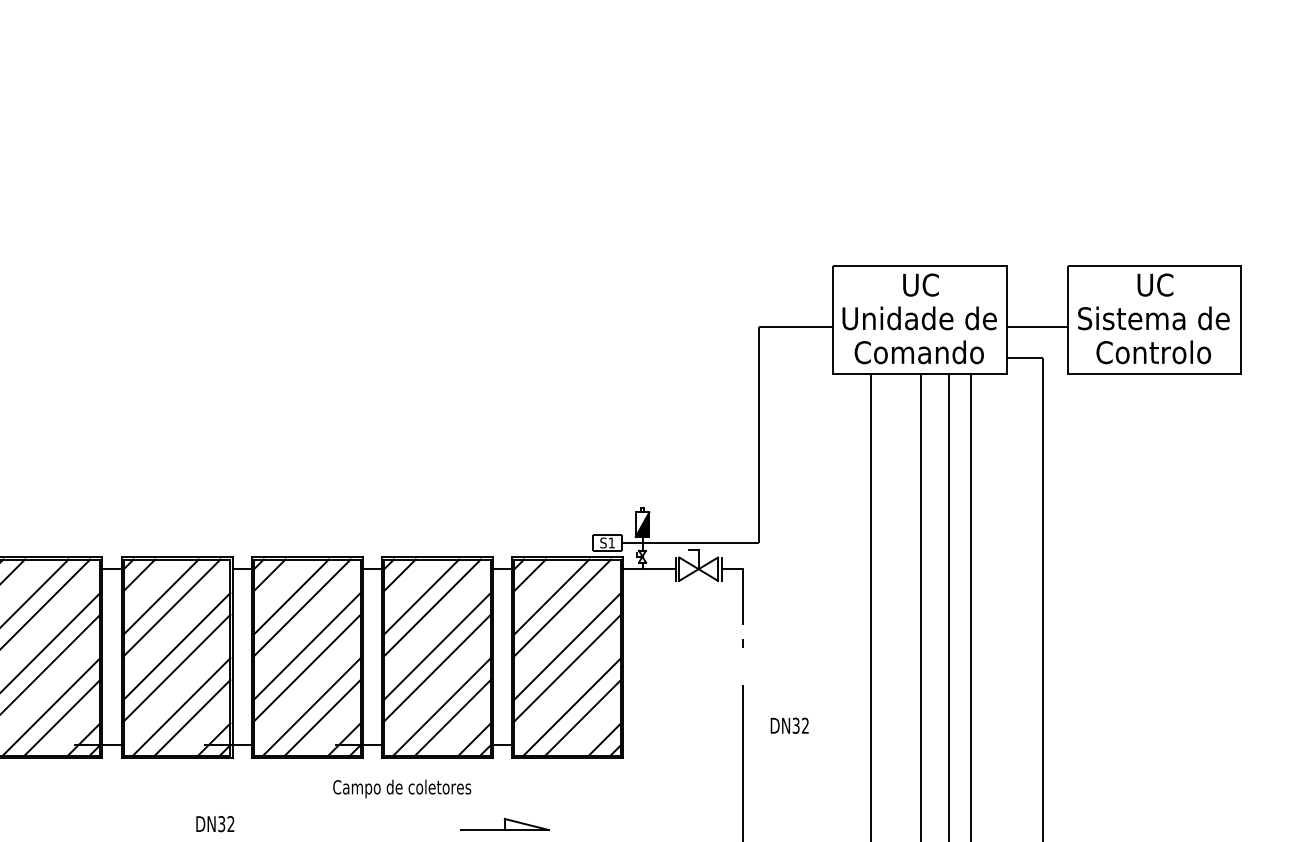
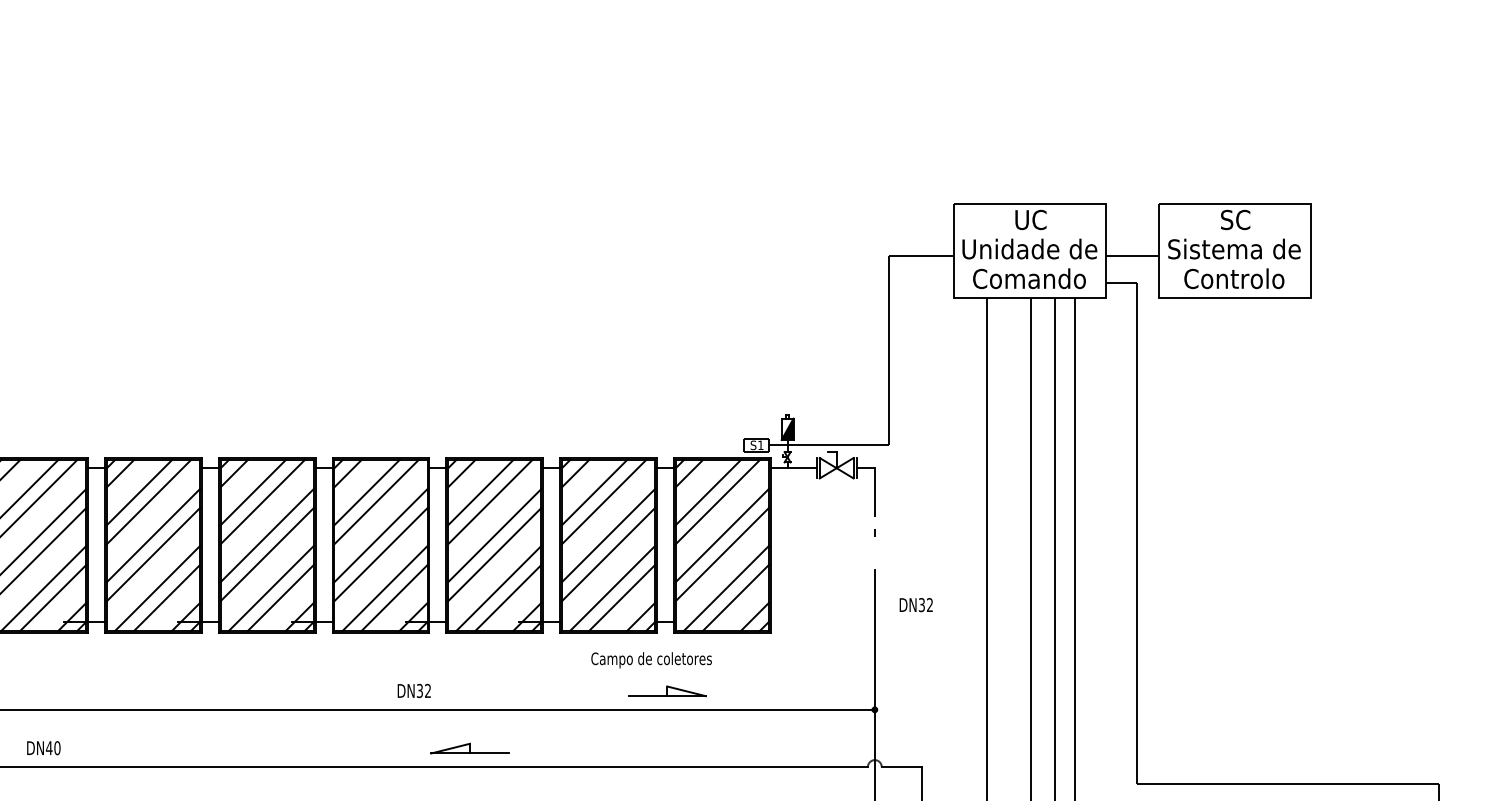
text: (1155, 284) -> (1235, 219), UC -> SC
text: (402, 789) -> (651, 660), moved

